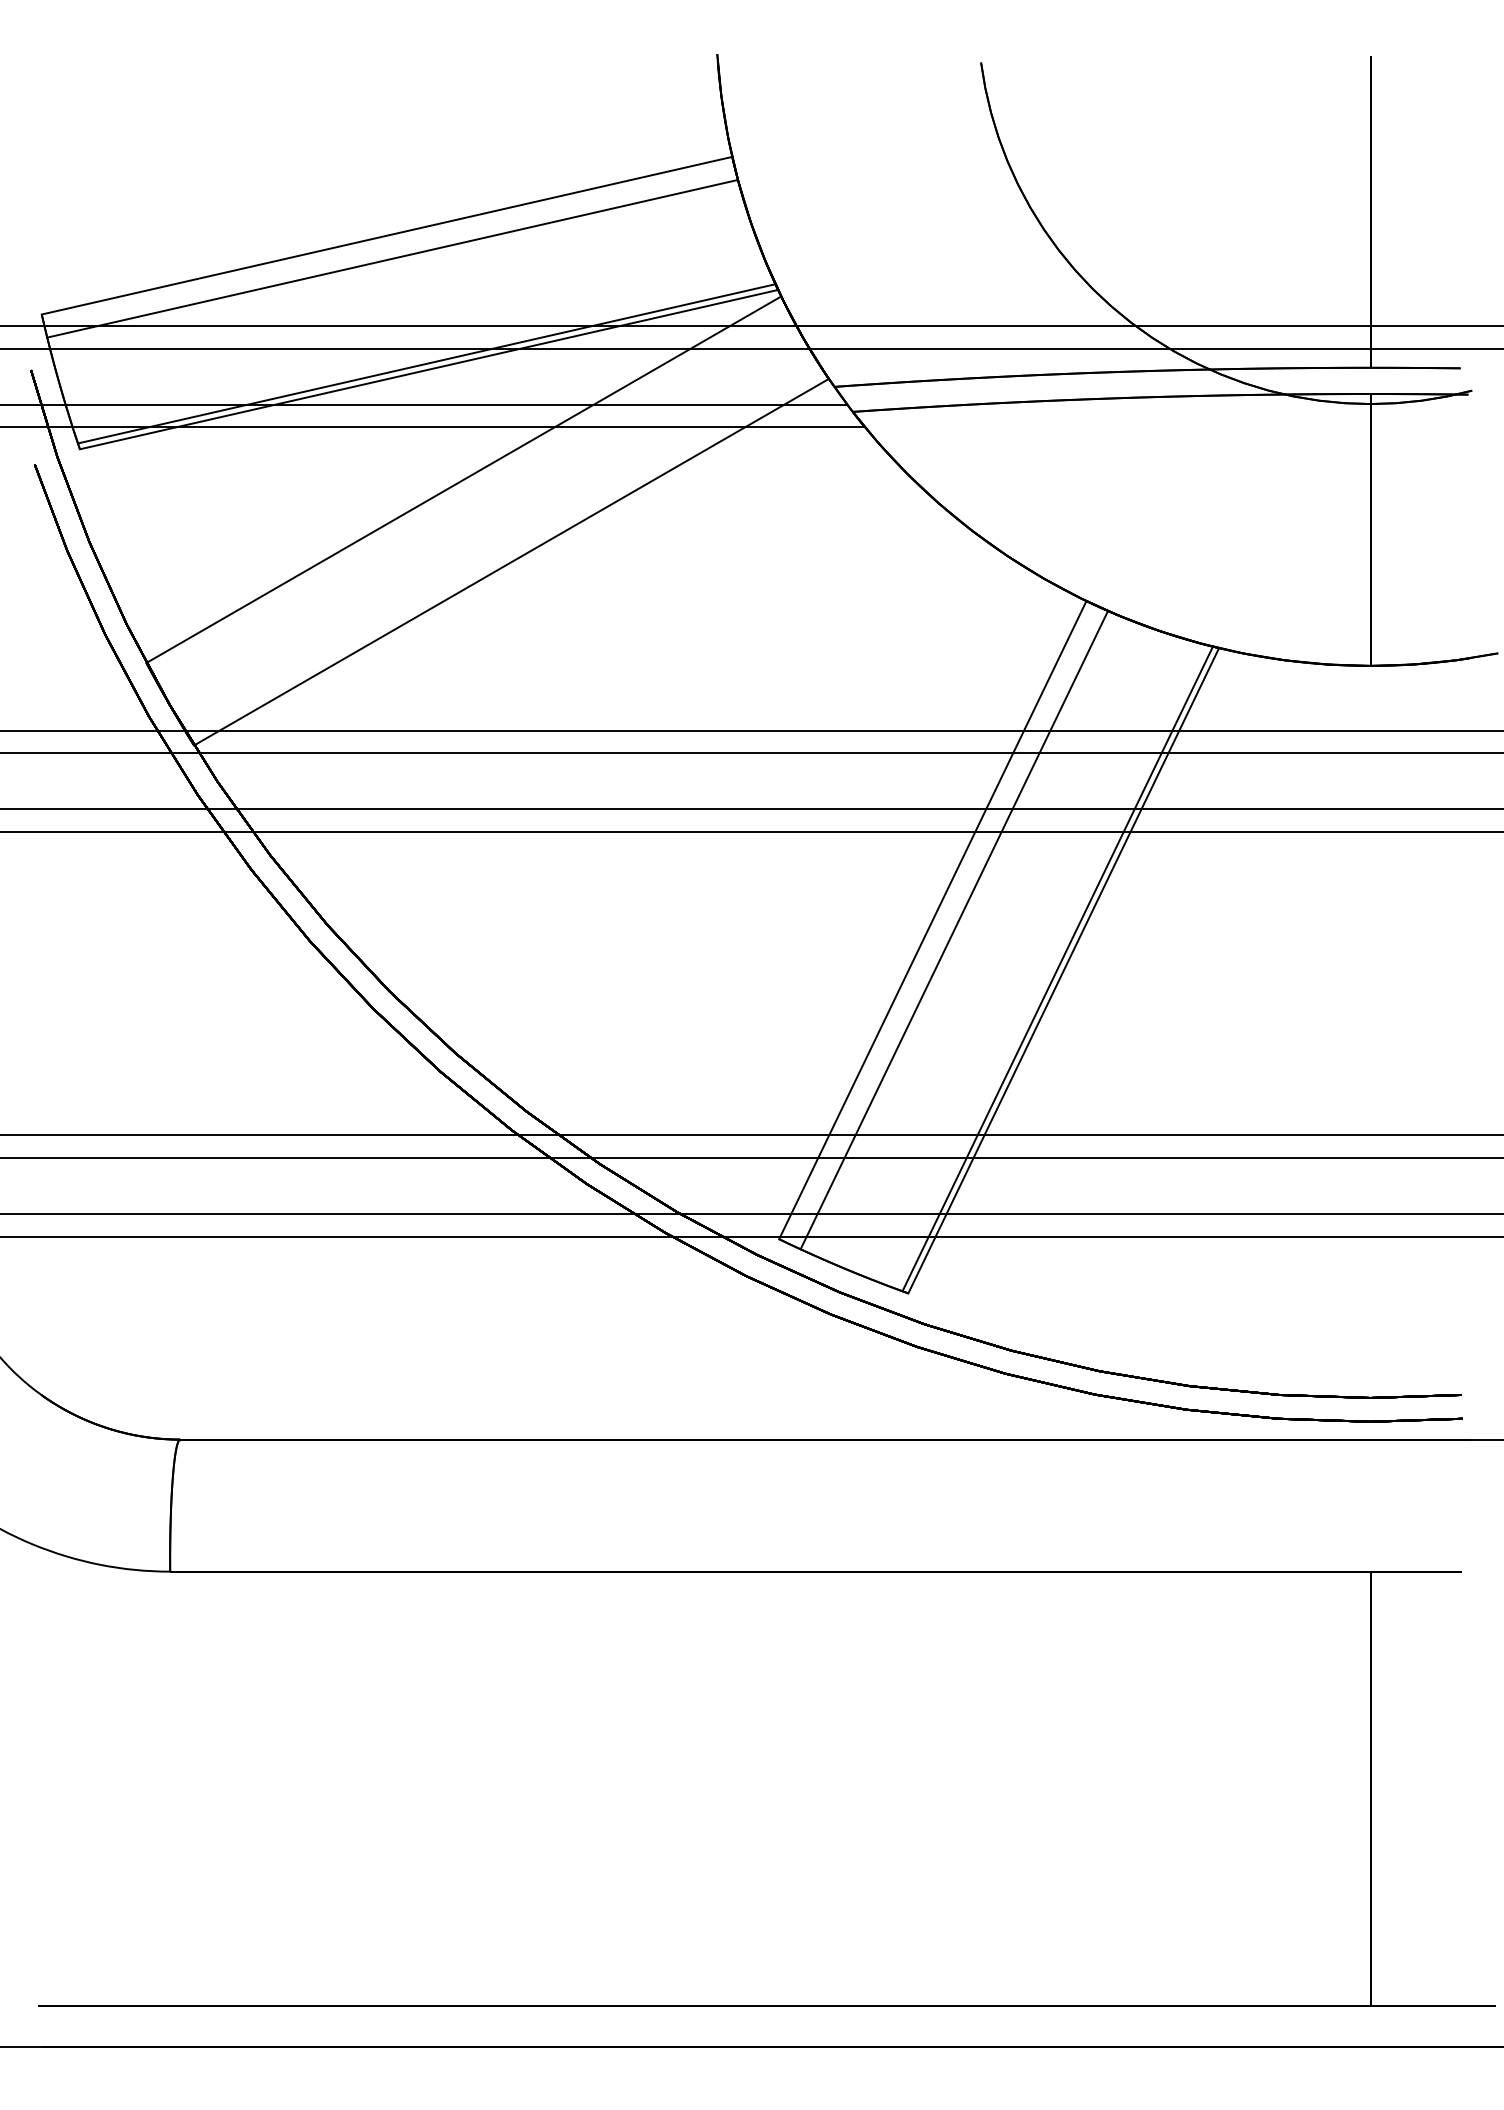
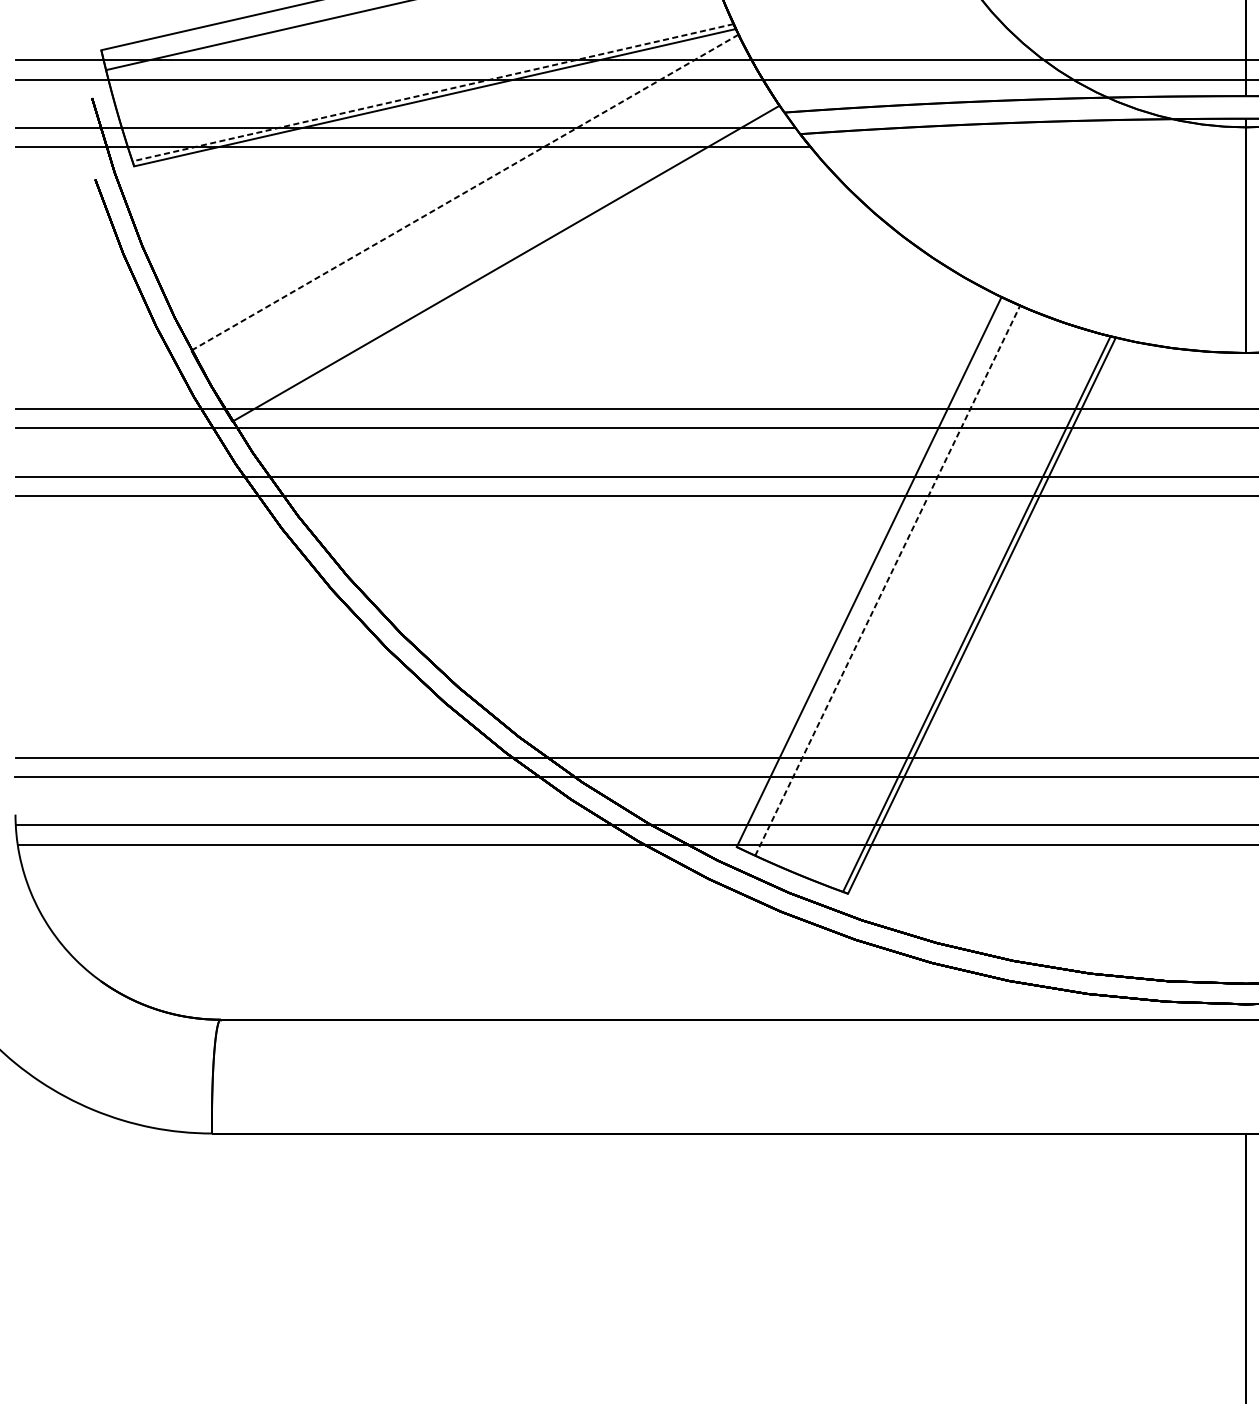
line: (426, 363) -> (432, 92), solid -> dashed
line: (464, 479) -> (465, 192), solid -> dashed
line: (954, 929) -> (887, 580), solid -> dashed

